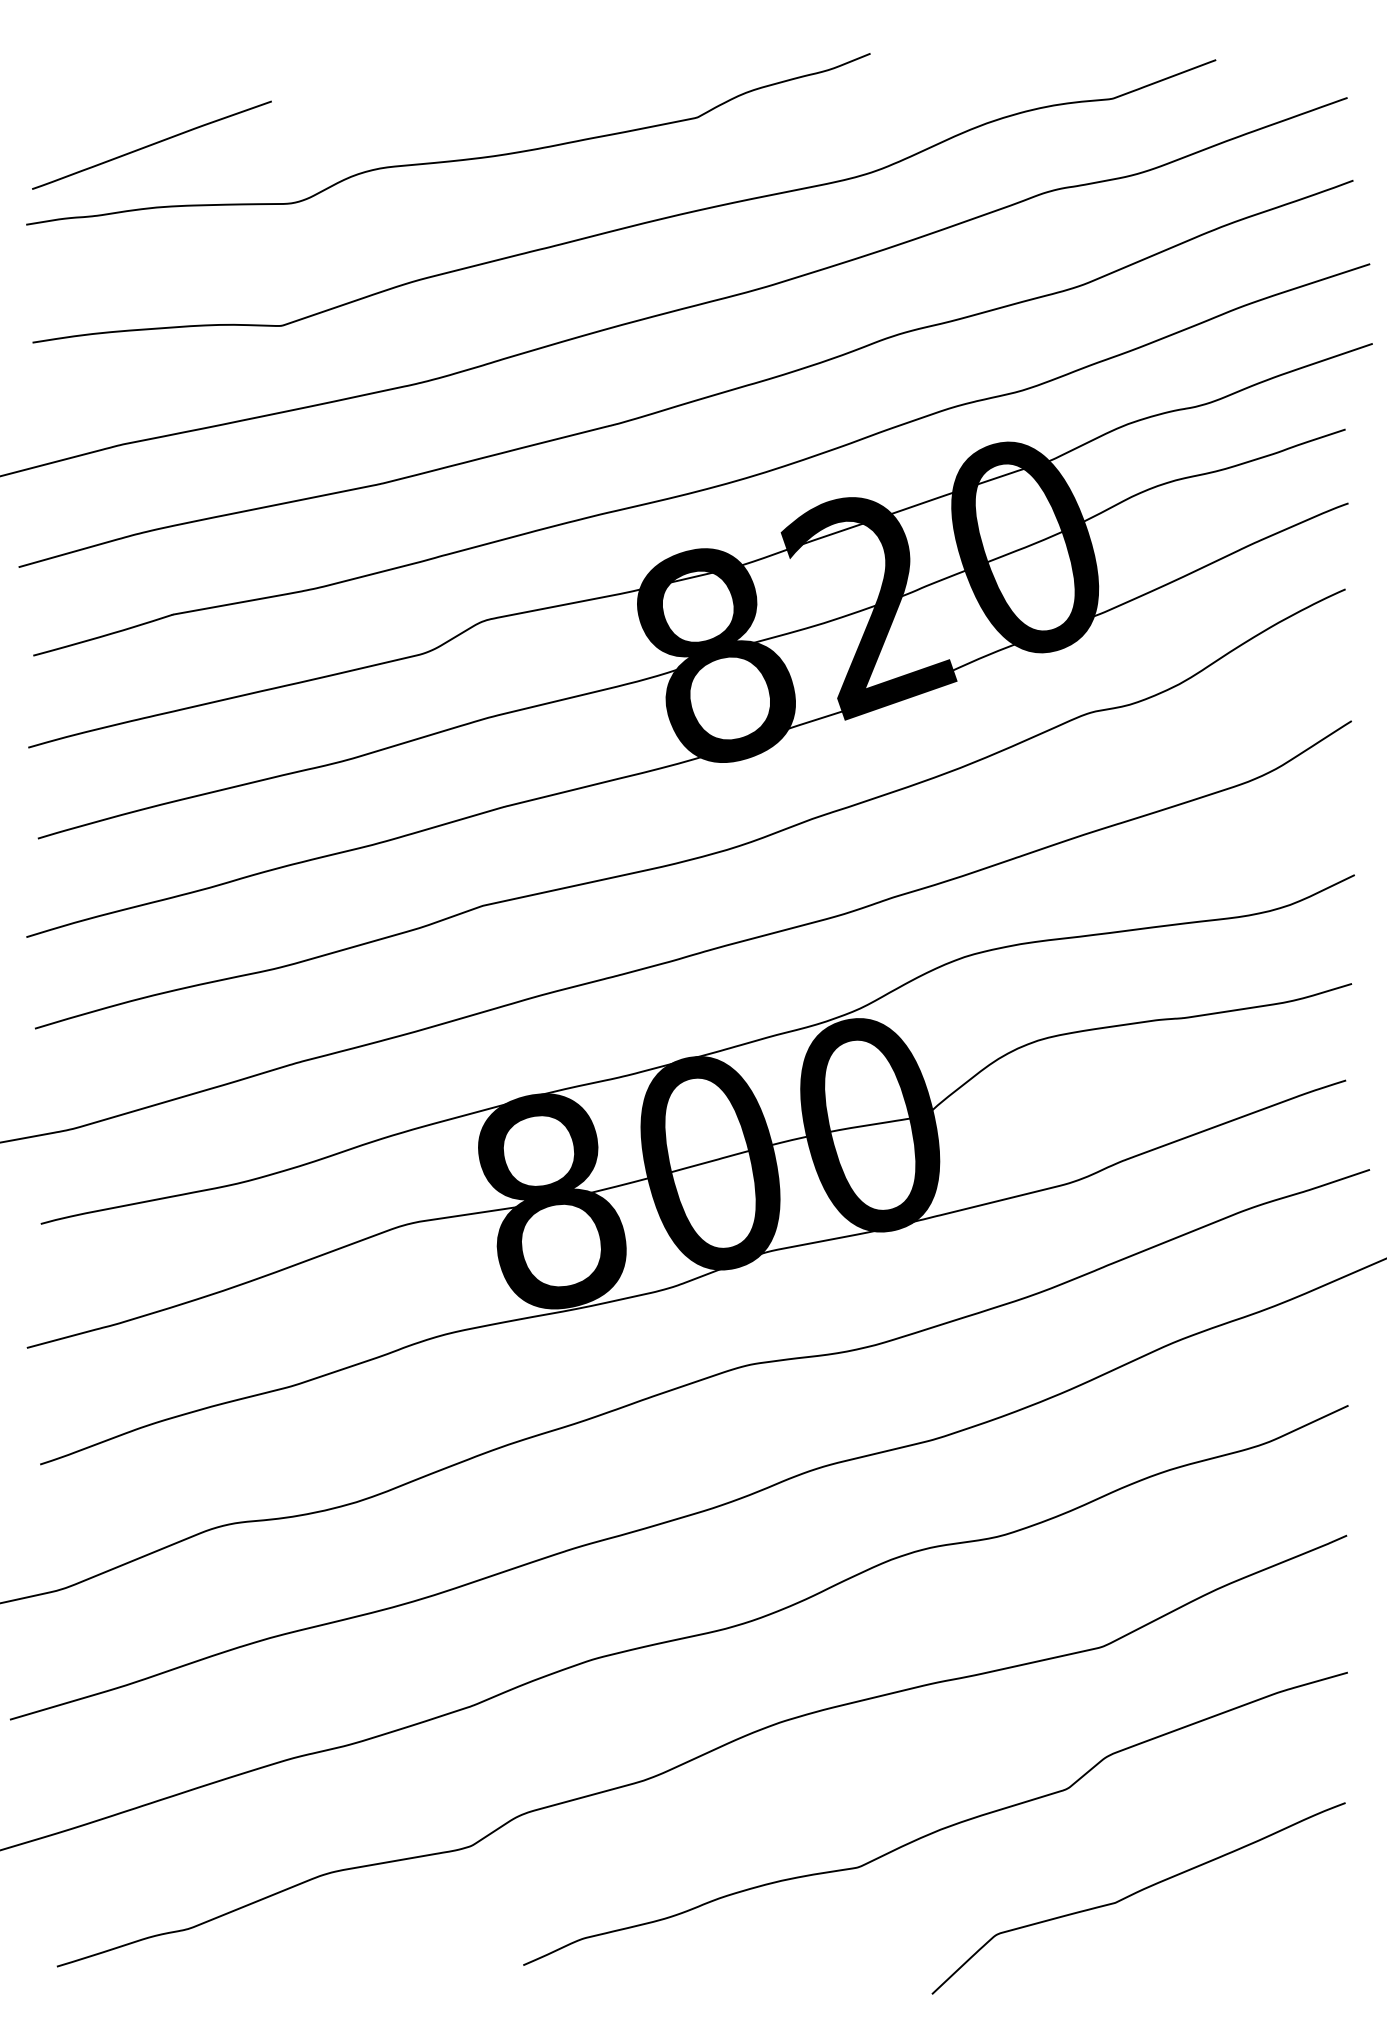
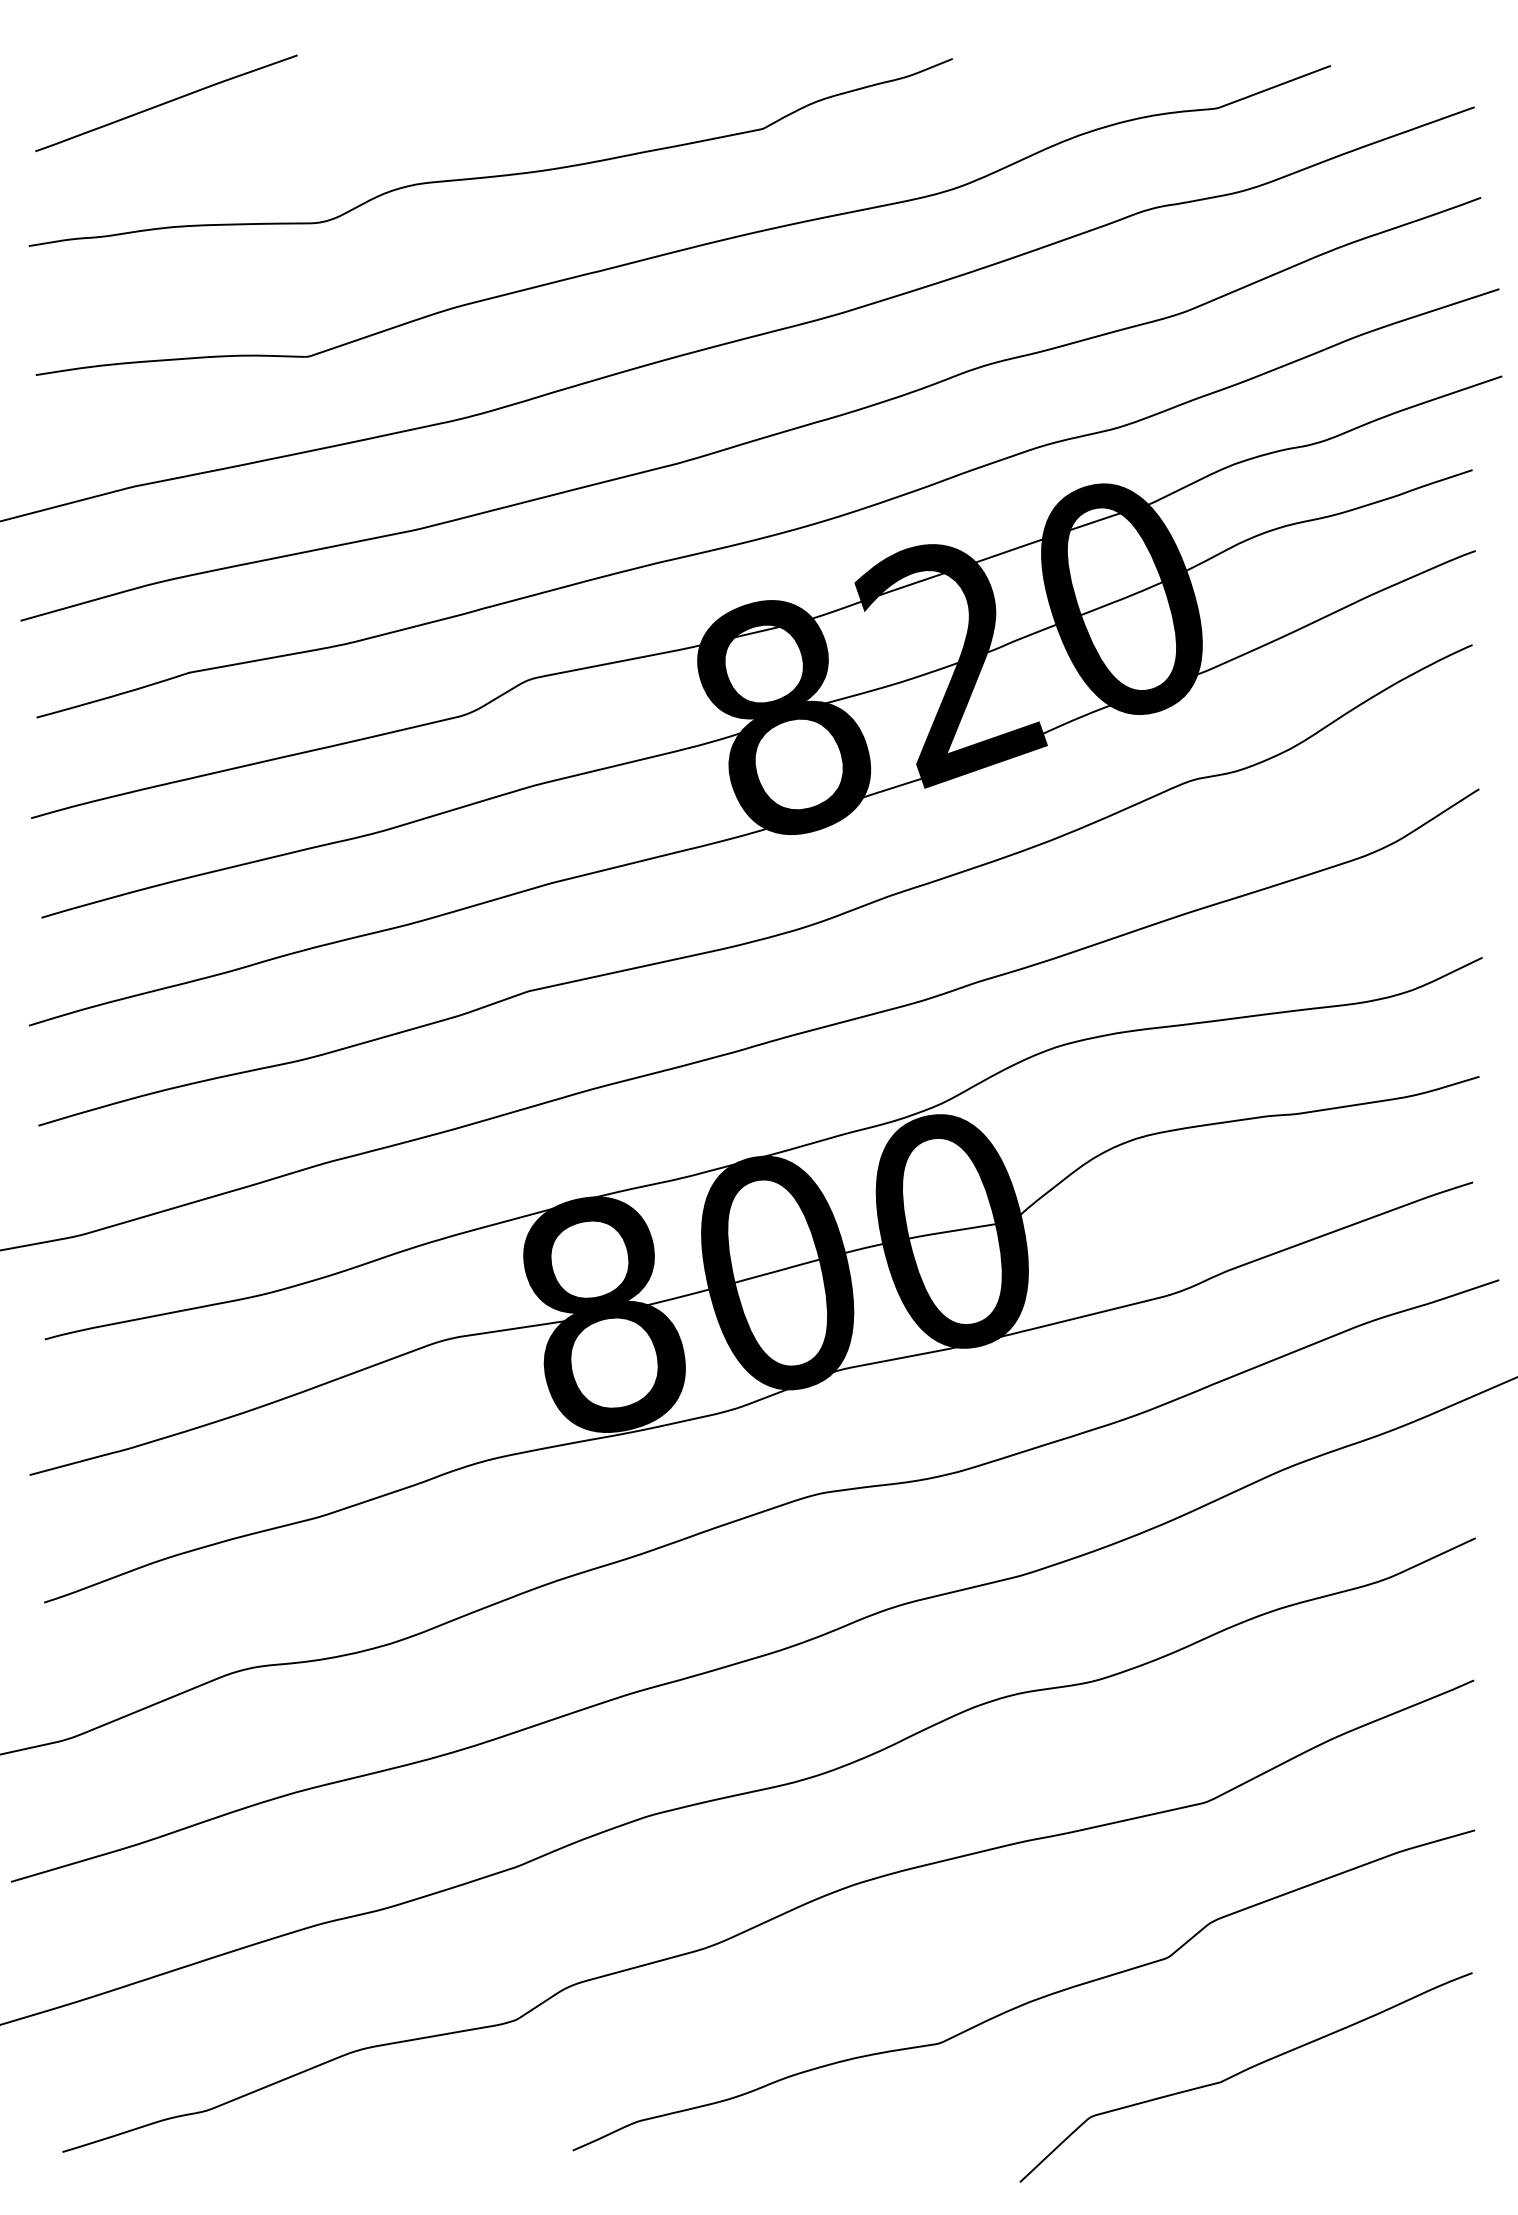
curve: (151, 144) -> (165, 102), moved

